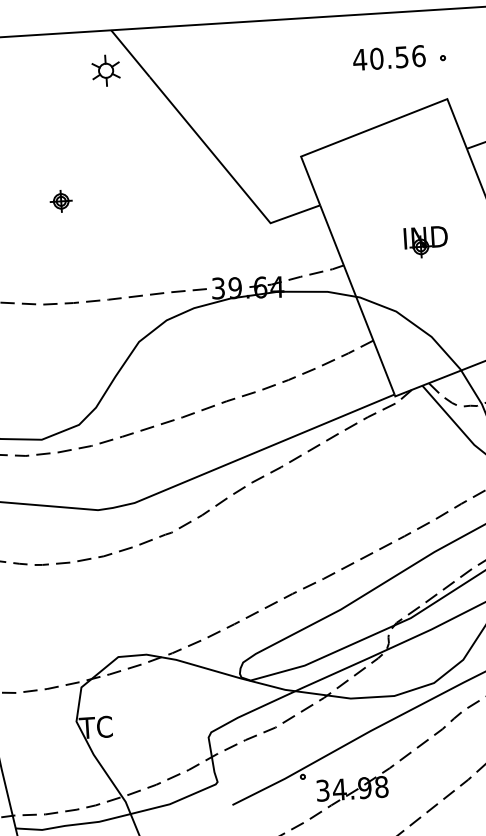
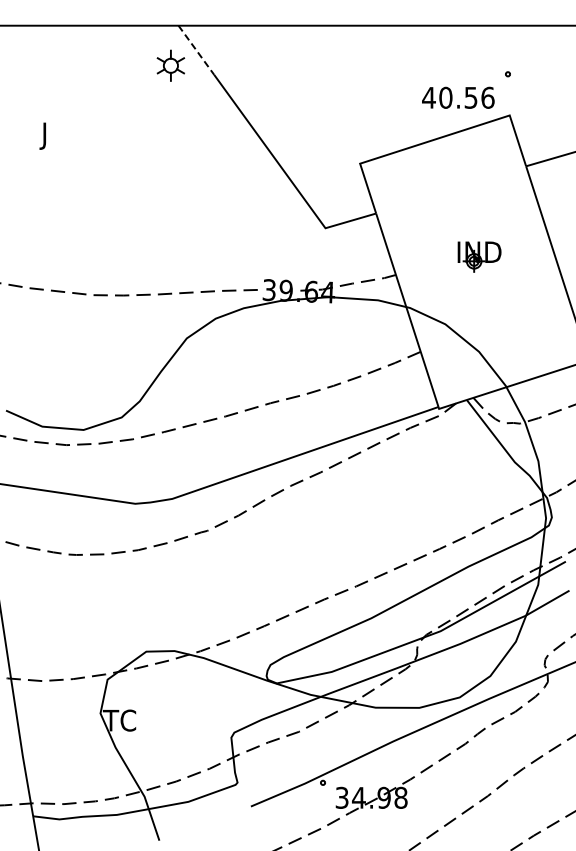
line: (130, 53) -> (196, 50), solid -> dashed
text: (389, 57) -> (458, 97), moved
part: (60, 200) -> (117, 192), removed

